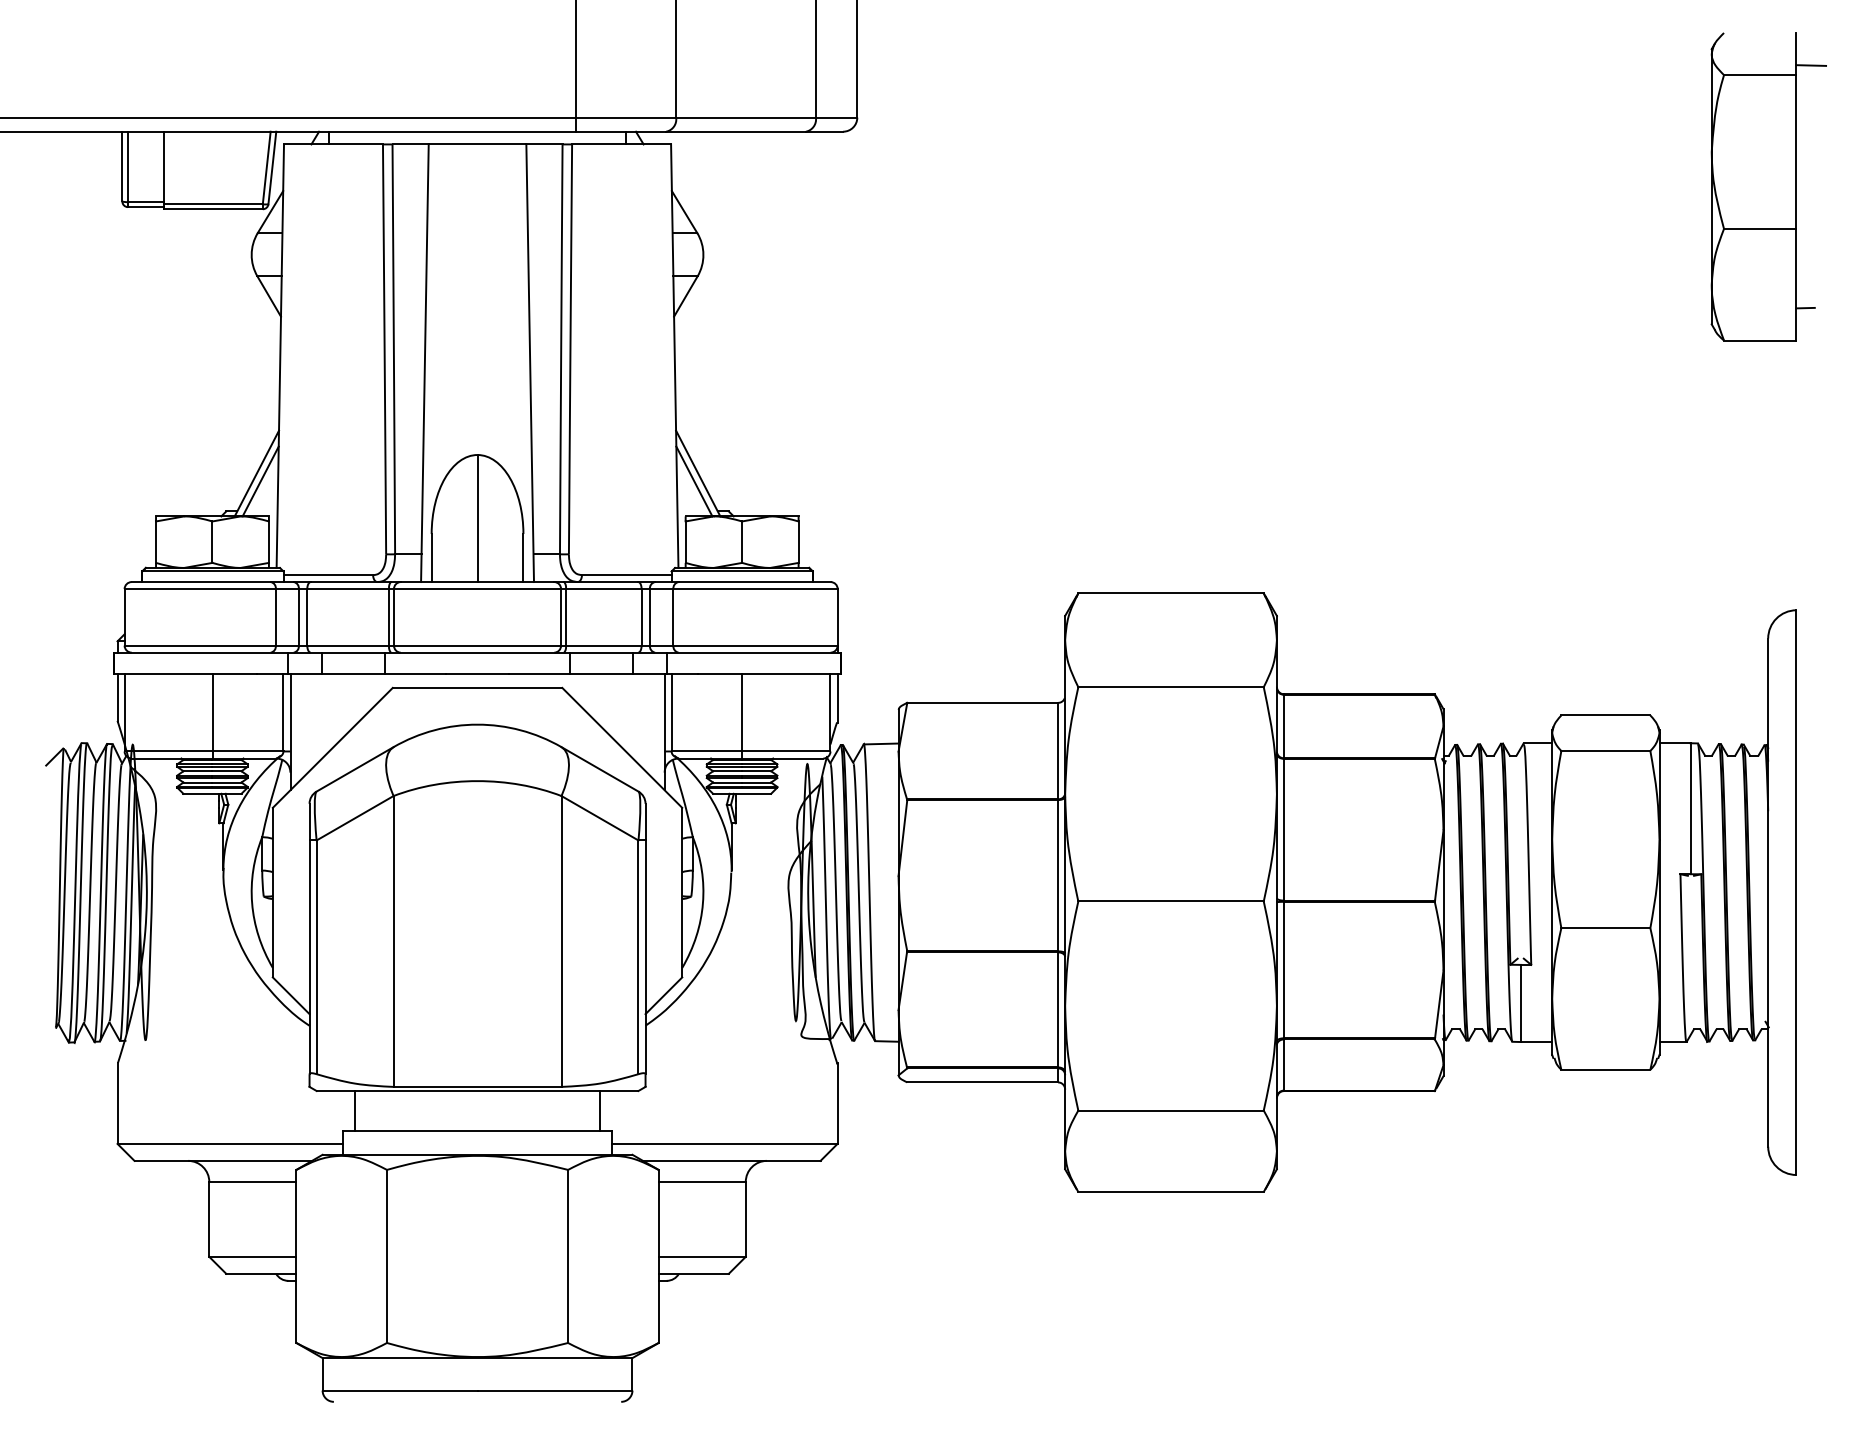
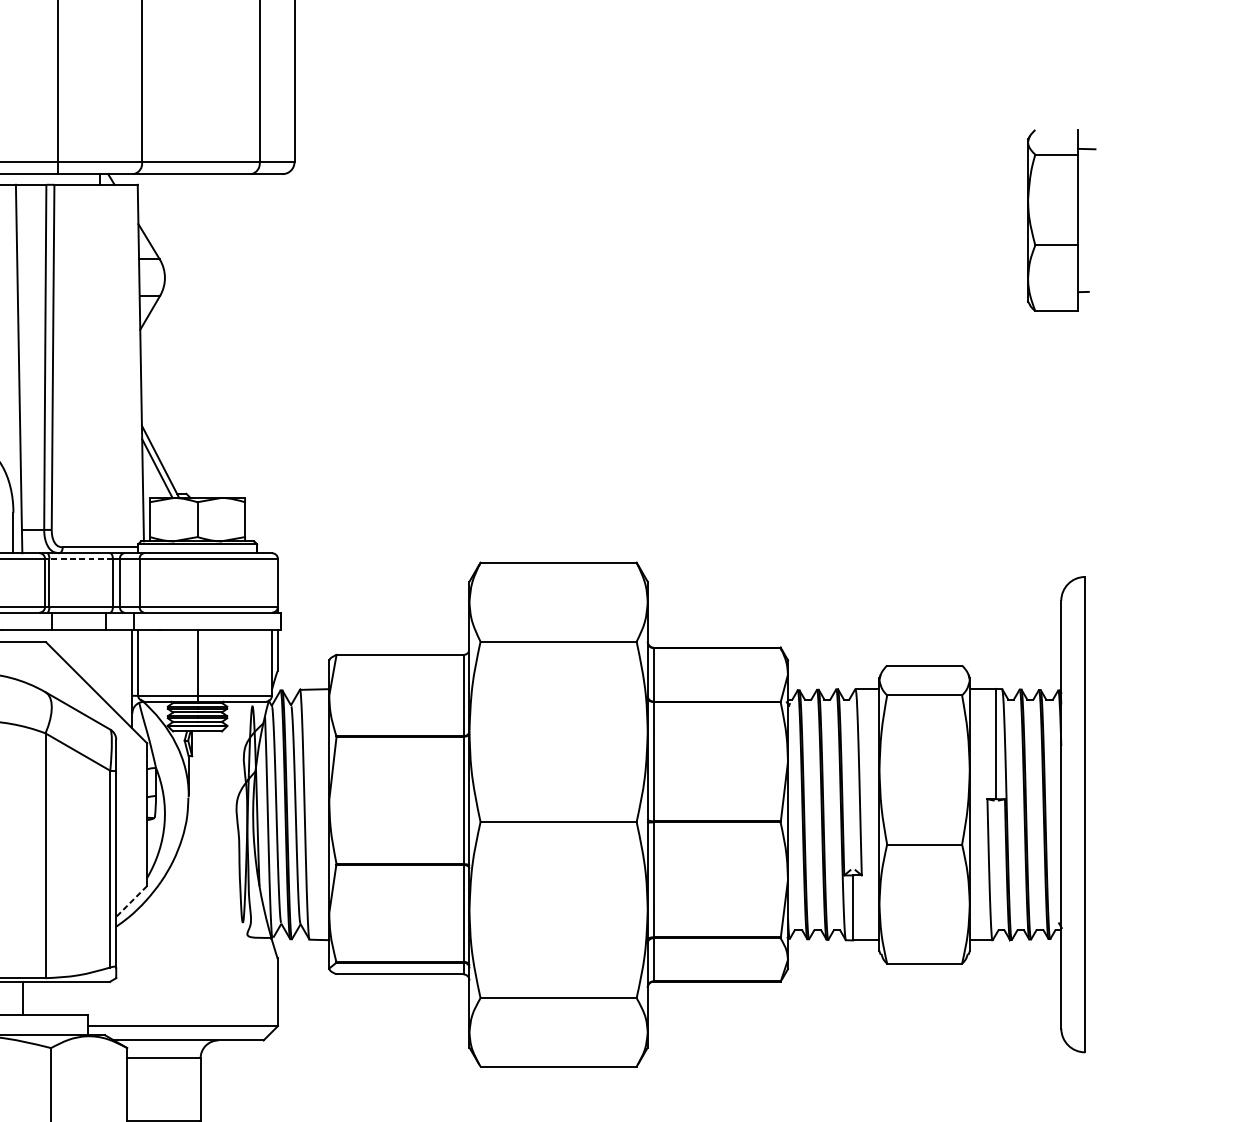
part: (1768, 186) -> (1061, 220), size x0.7
line: (603, 589) -> (80, 559), solid -> dashed
line: (663, 995) -> (131, 901), solid -> dashed
line: (600, 1110) -> (23, 998), moved

